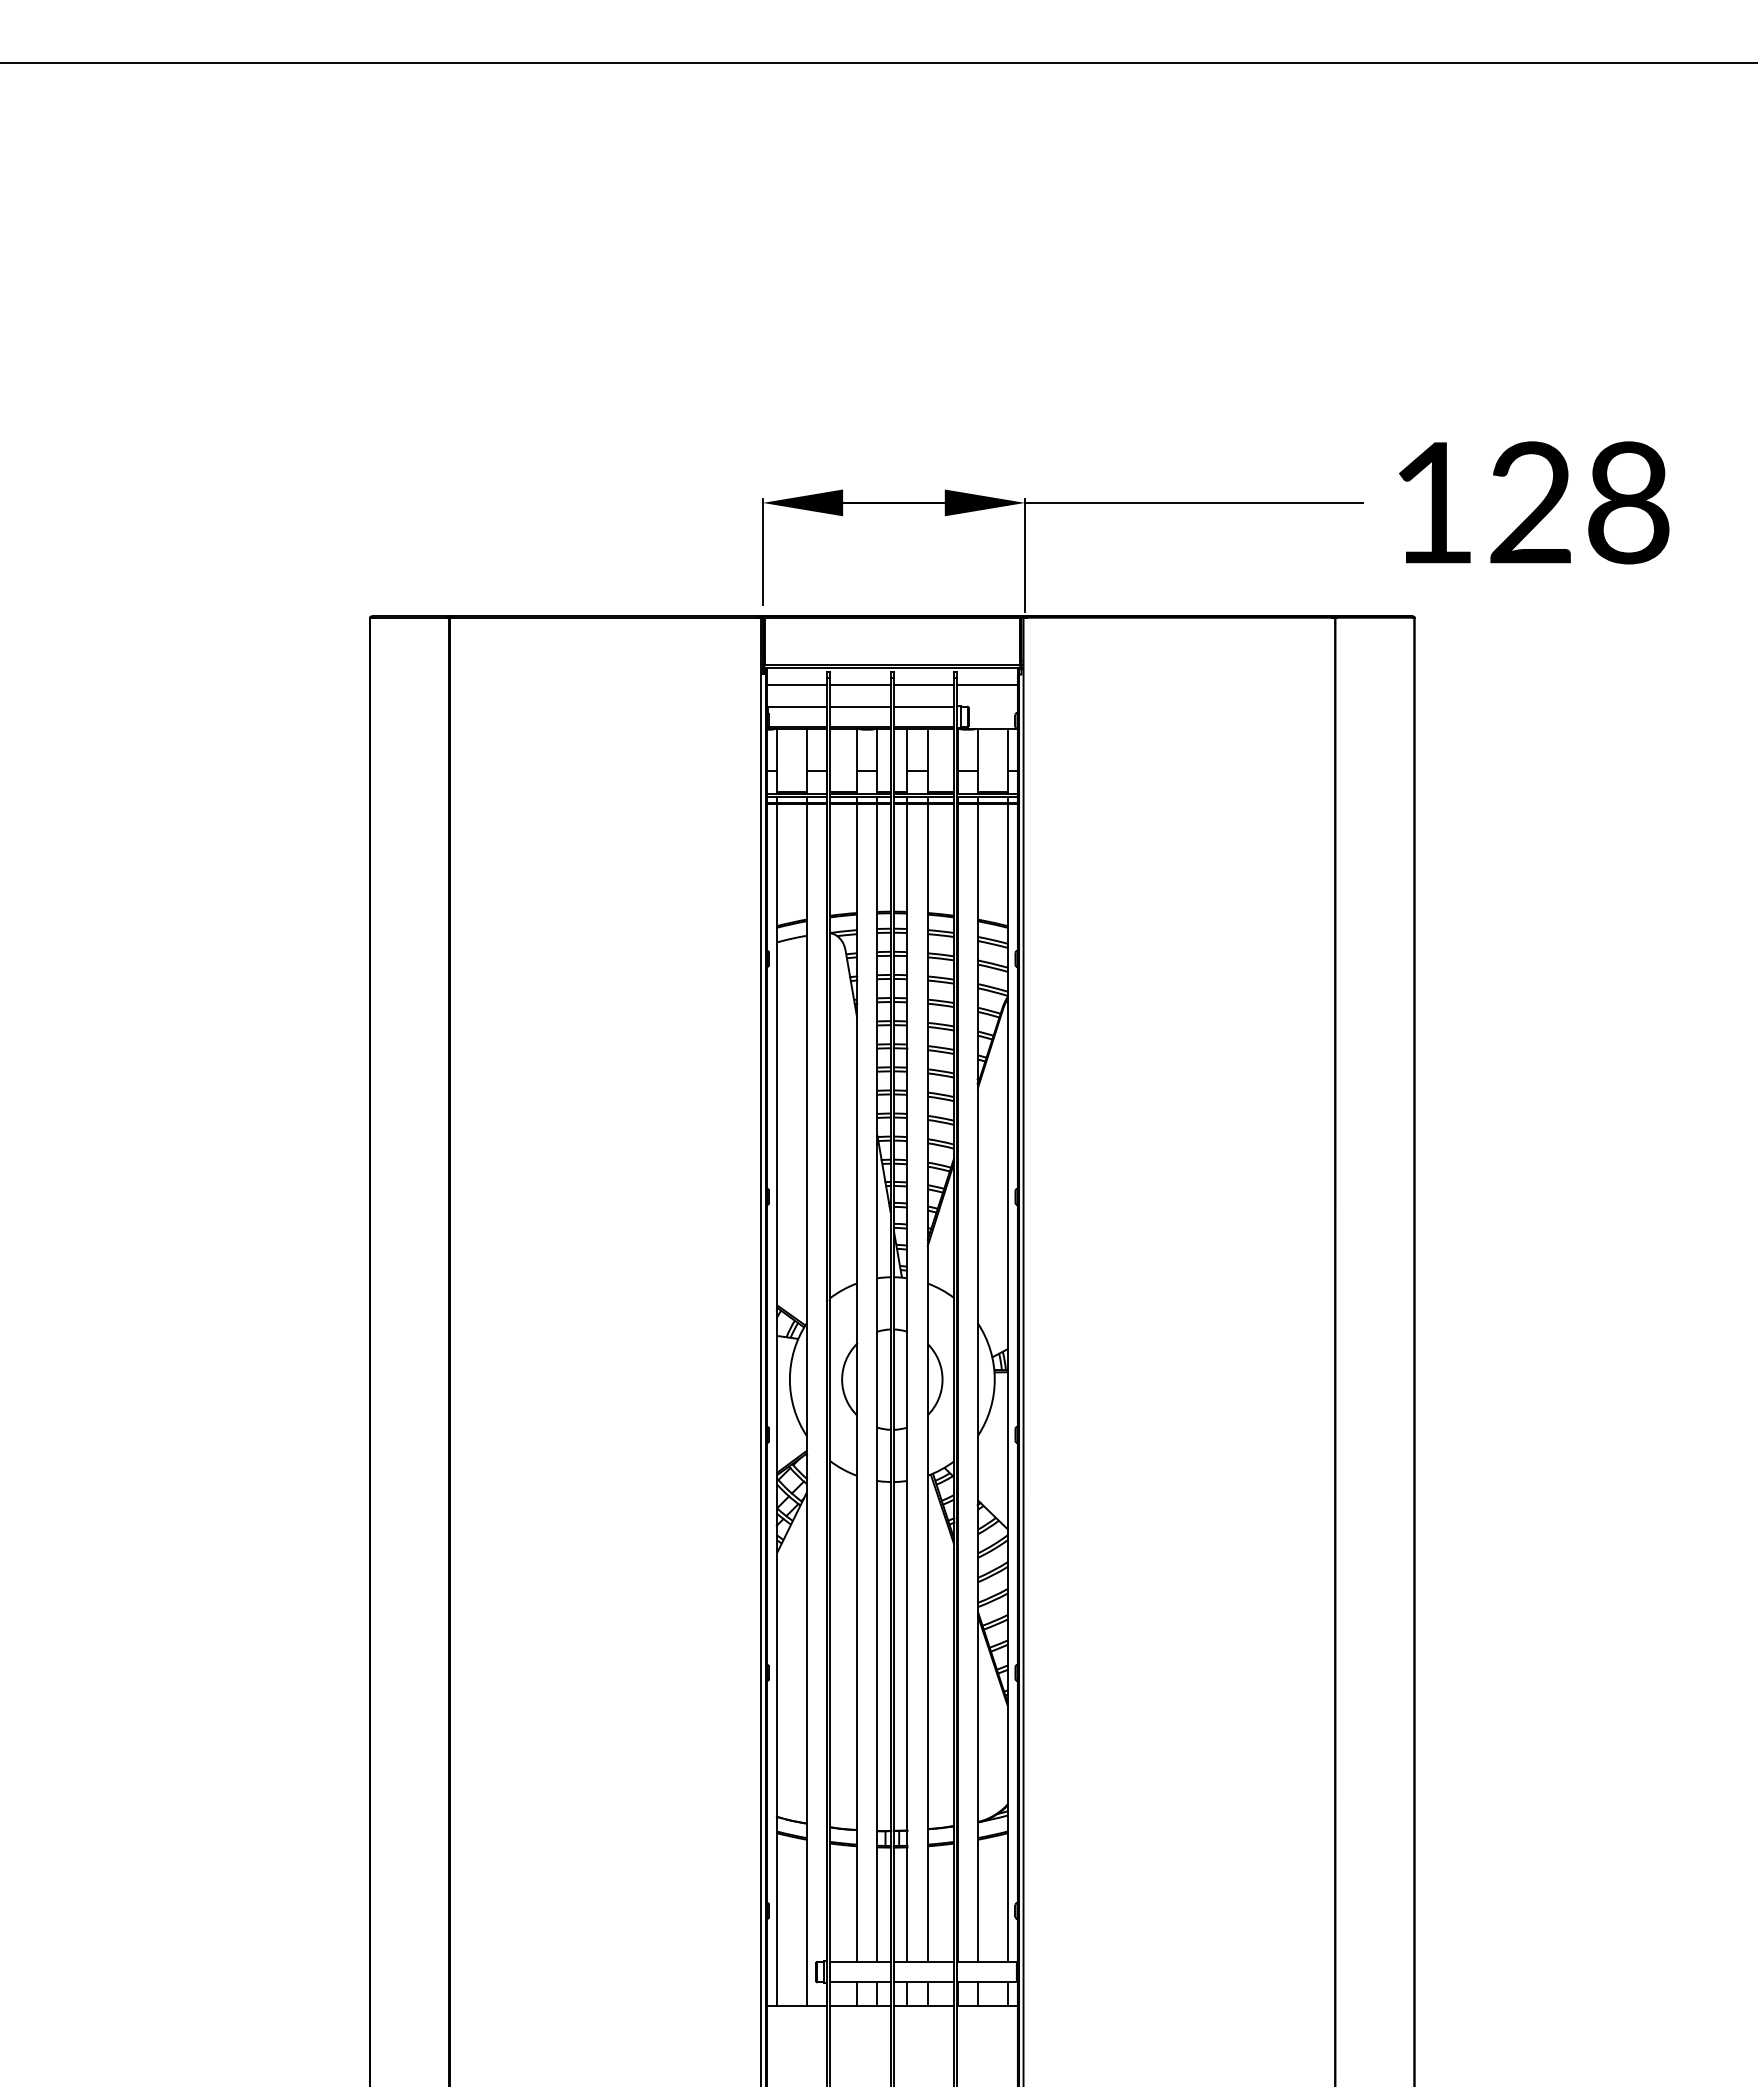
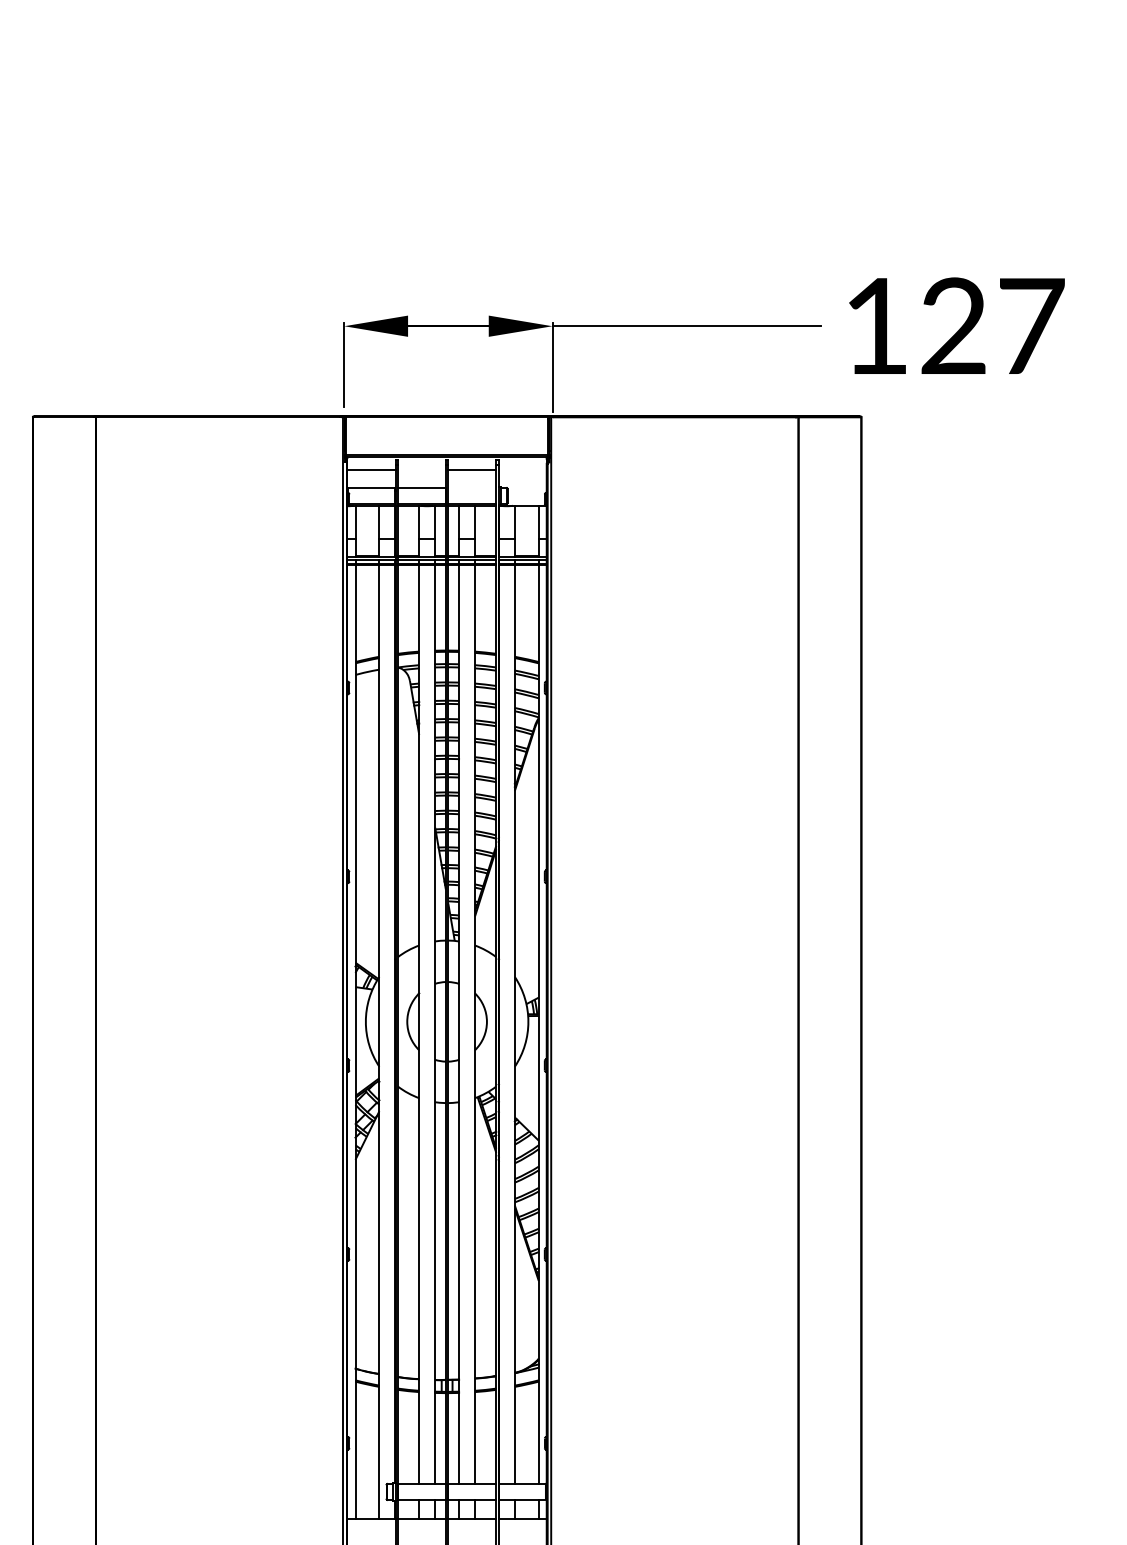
text: (1629, 502) -> (1031, 325), 128 -> 127
line: (860, 684) -> (421, 470), removed
line: (987, 684) -> (522, 470), removed
line: (923, 706) -> (471, 487), removed

